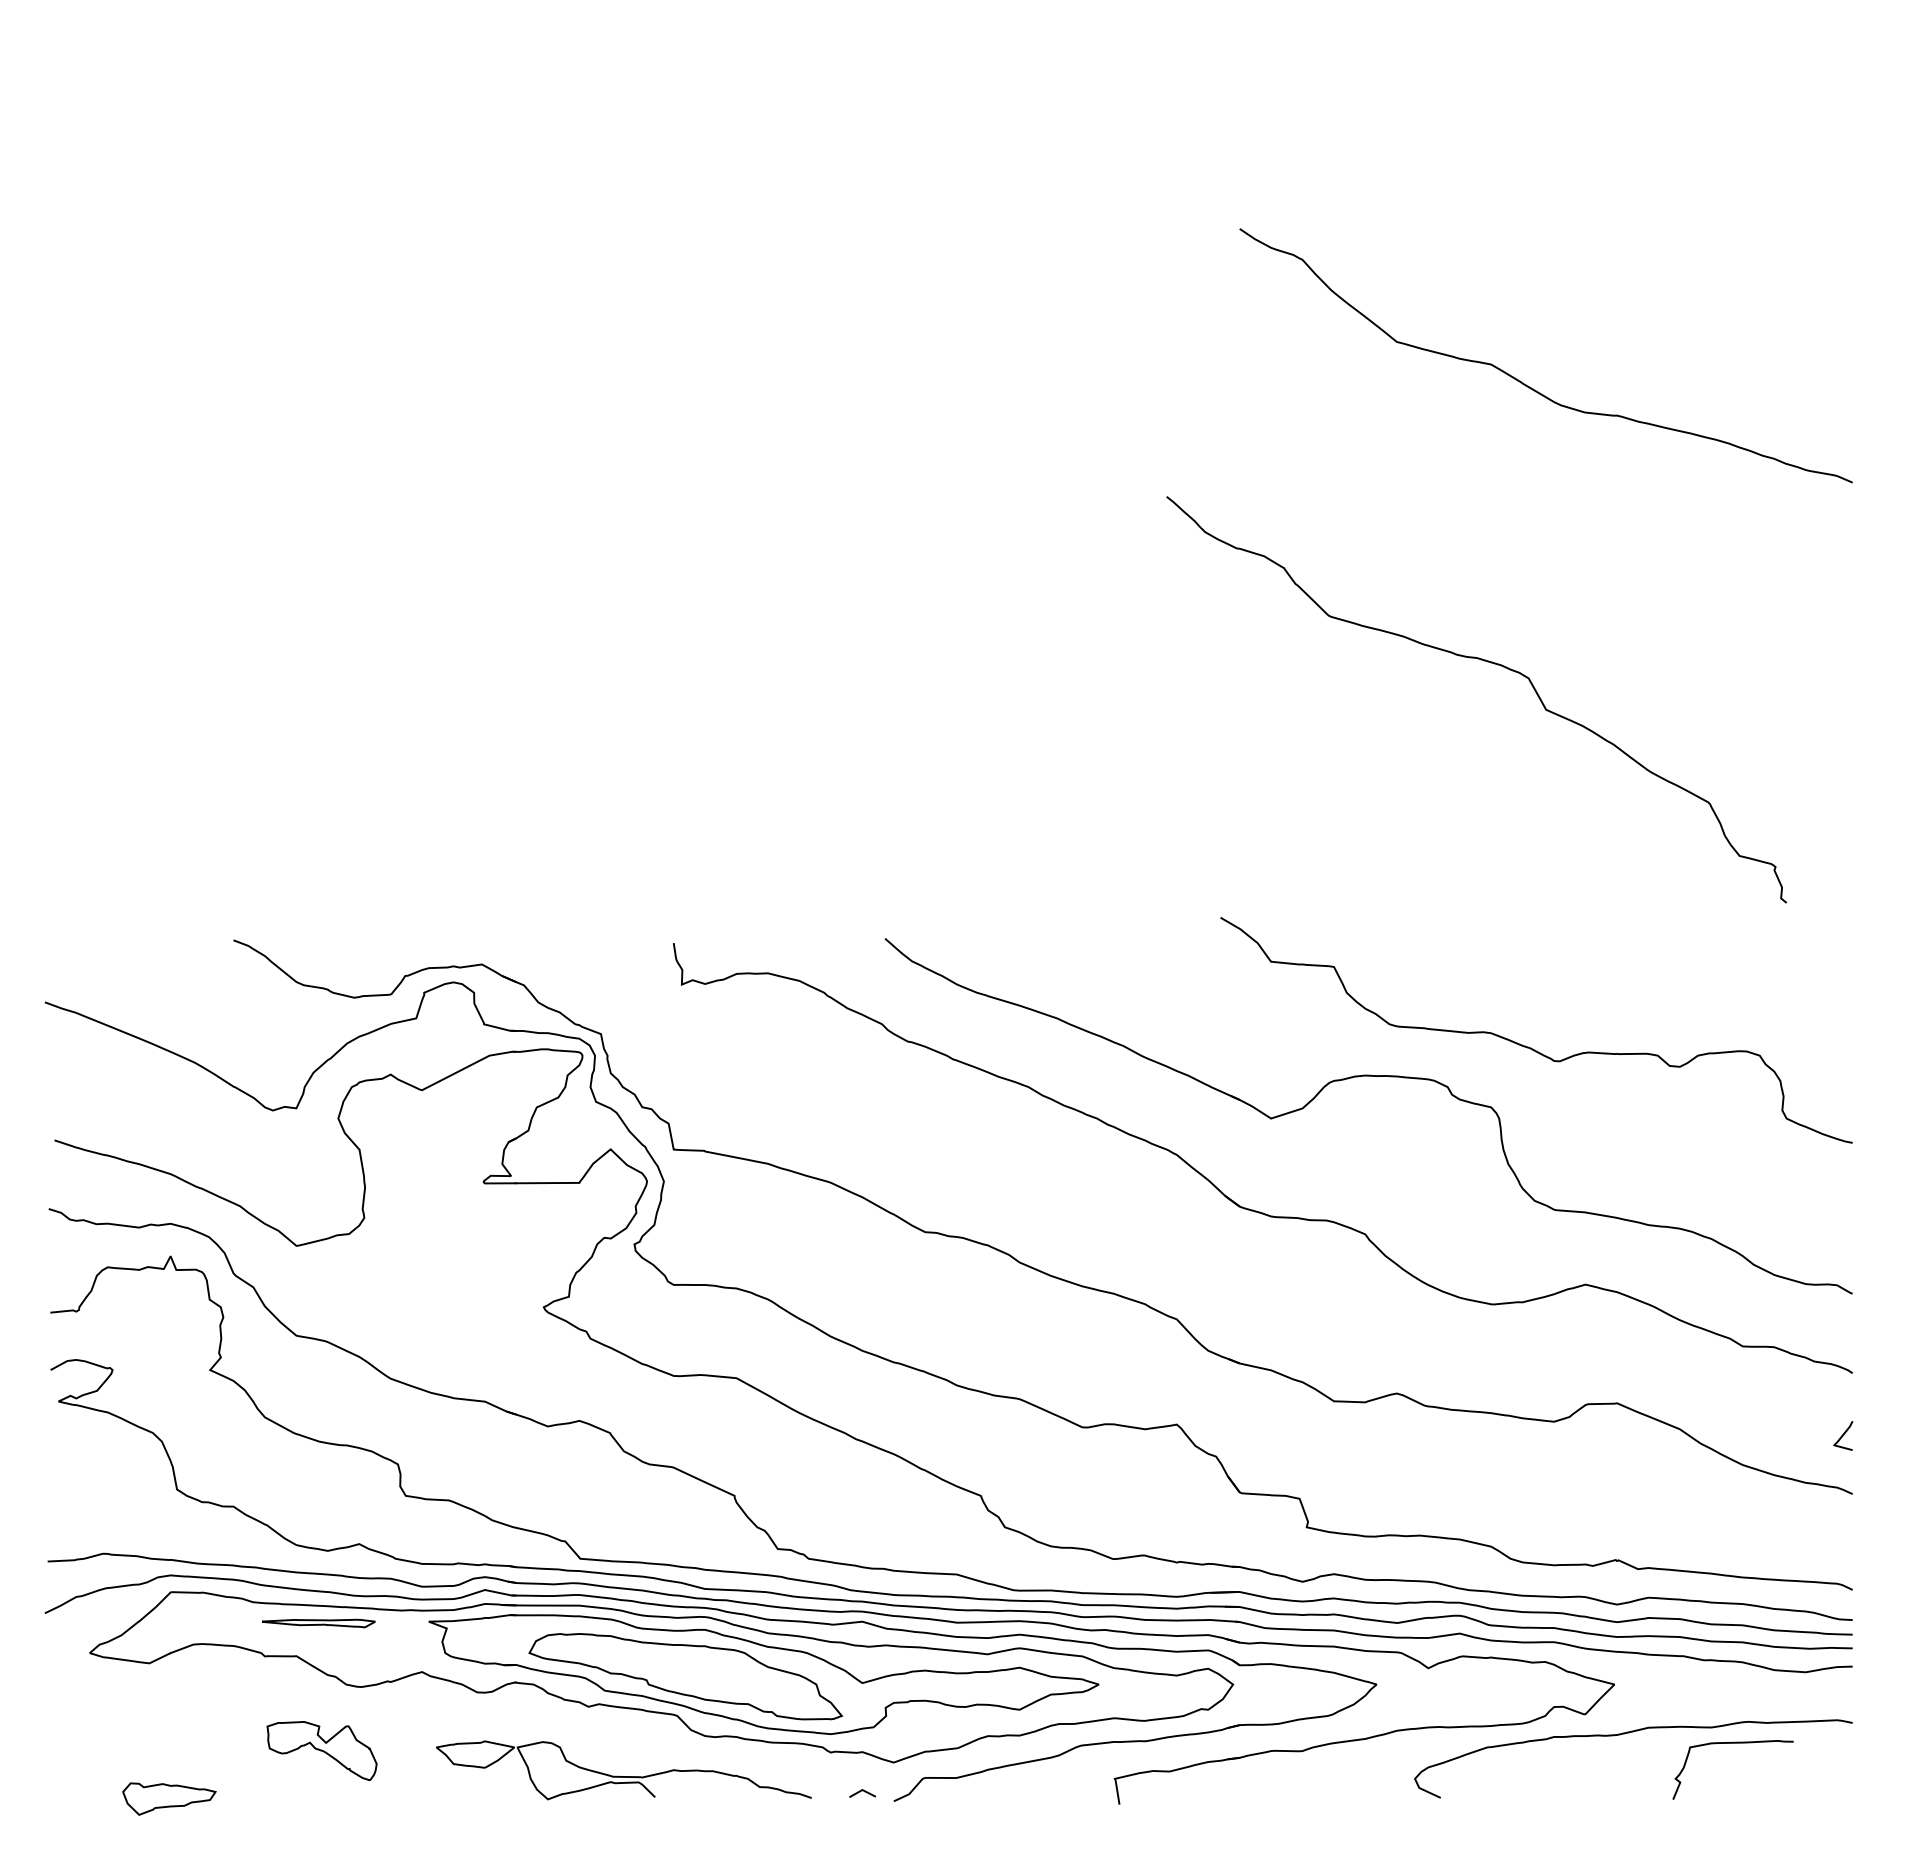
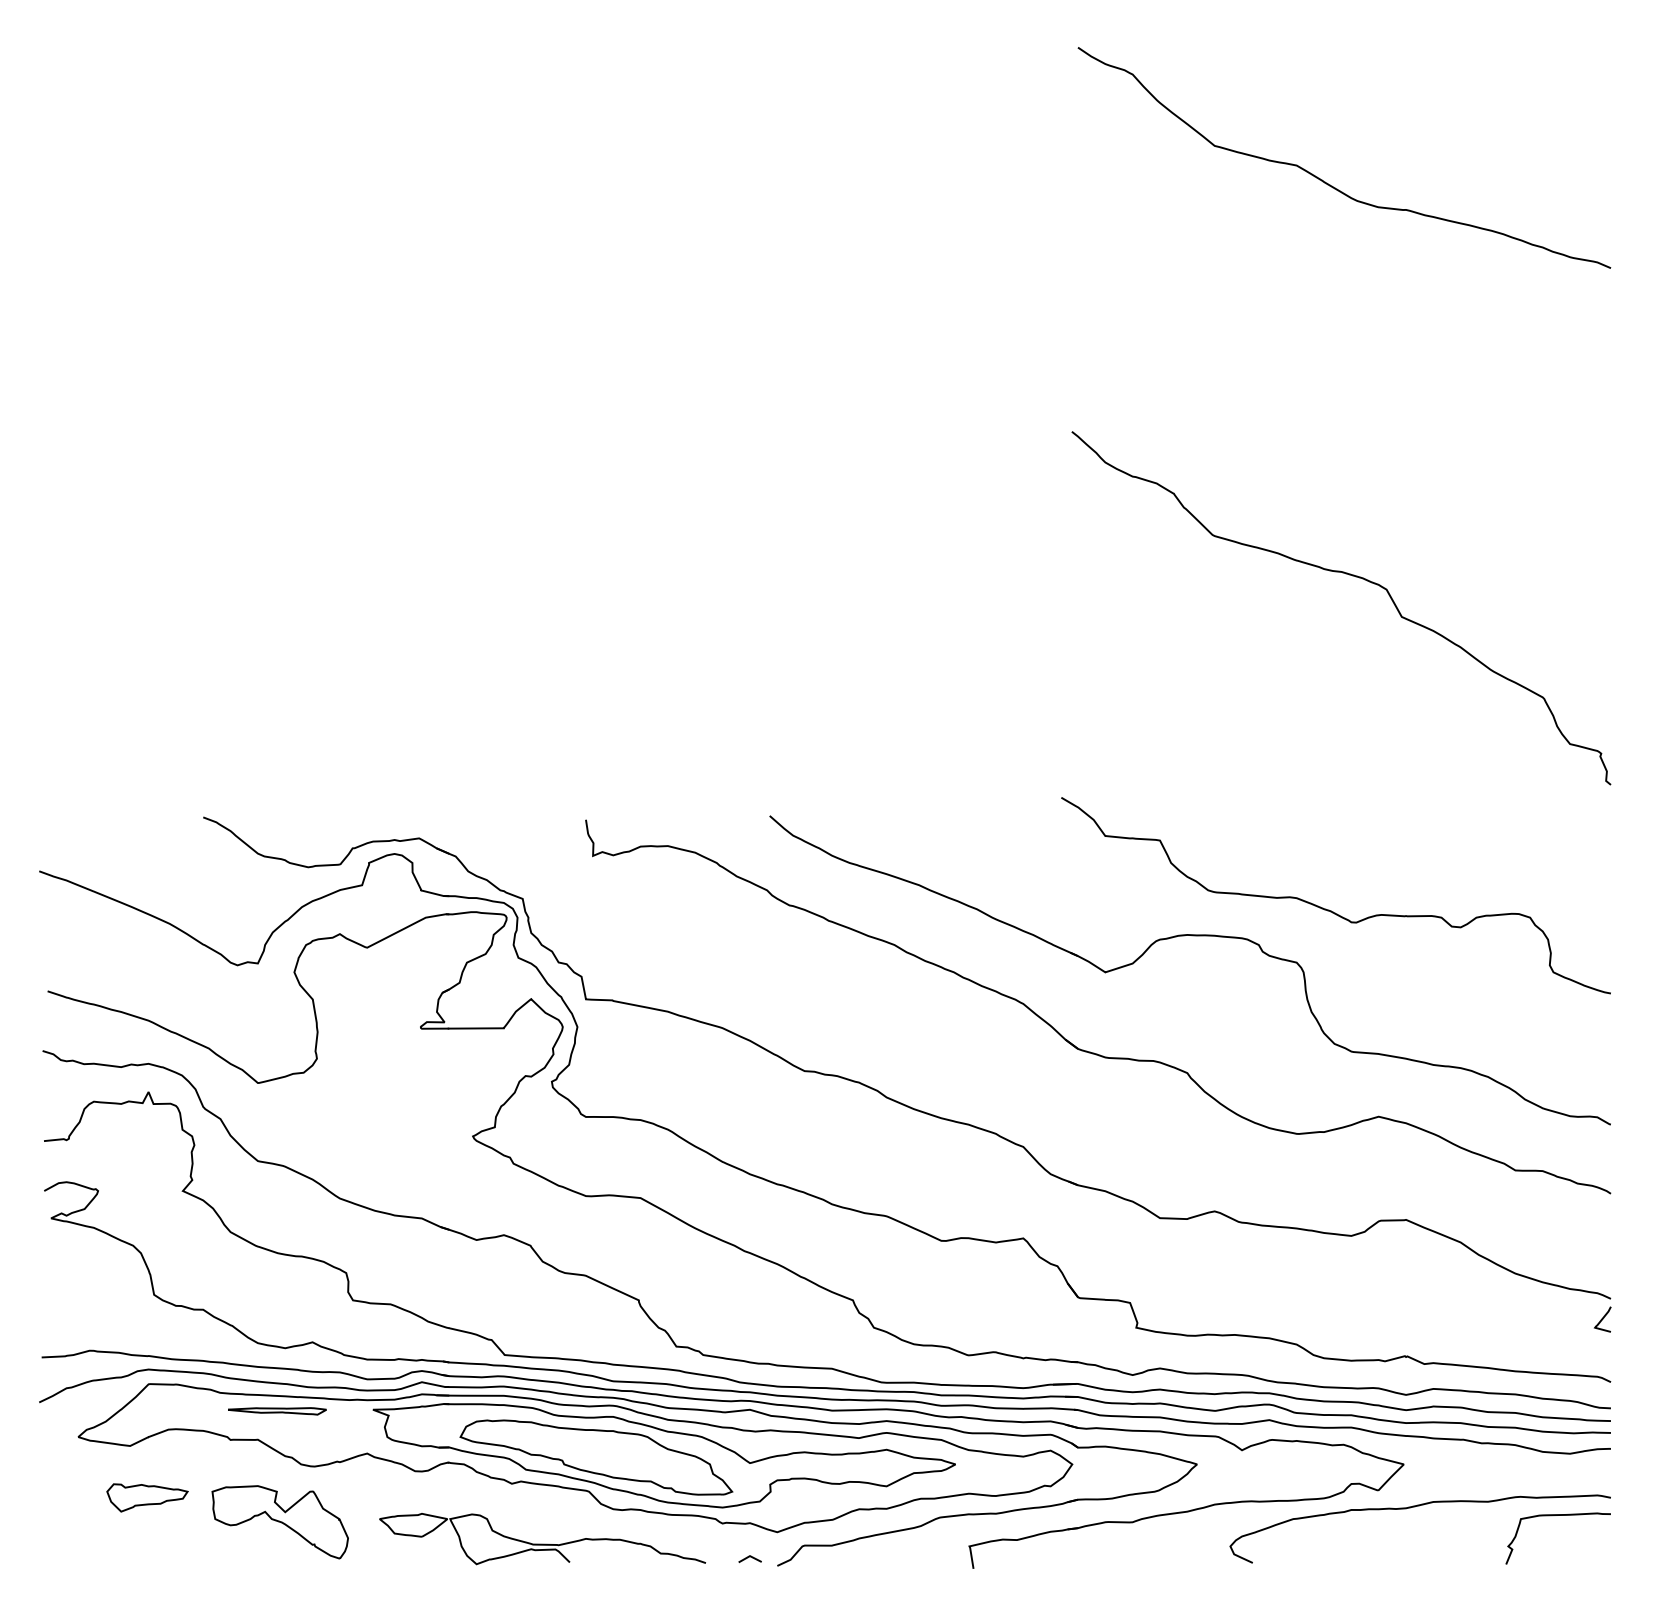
curve: (1528, 385) -> (1329, 183), moved
curve: (1487, 662) -> (1350, 575), moved
curve: (1843, 1435) -> (1602, 1319), moved
curve: (1732, 1743) -> (1557, 1515), moved
part: (321, 1750) -> (279, 1521), size x1.43
part: (169, 1798) -> (147, 1497), moved

